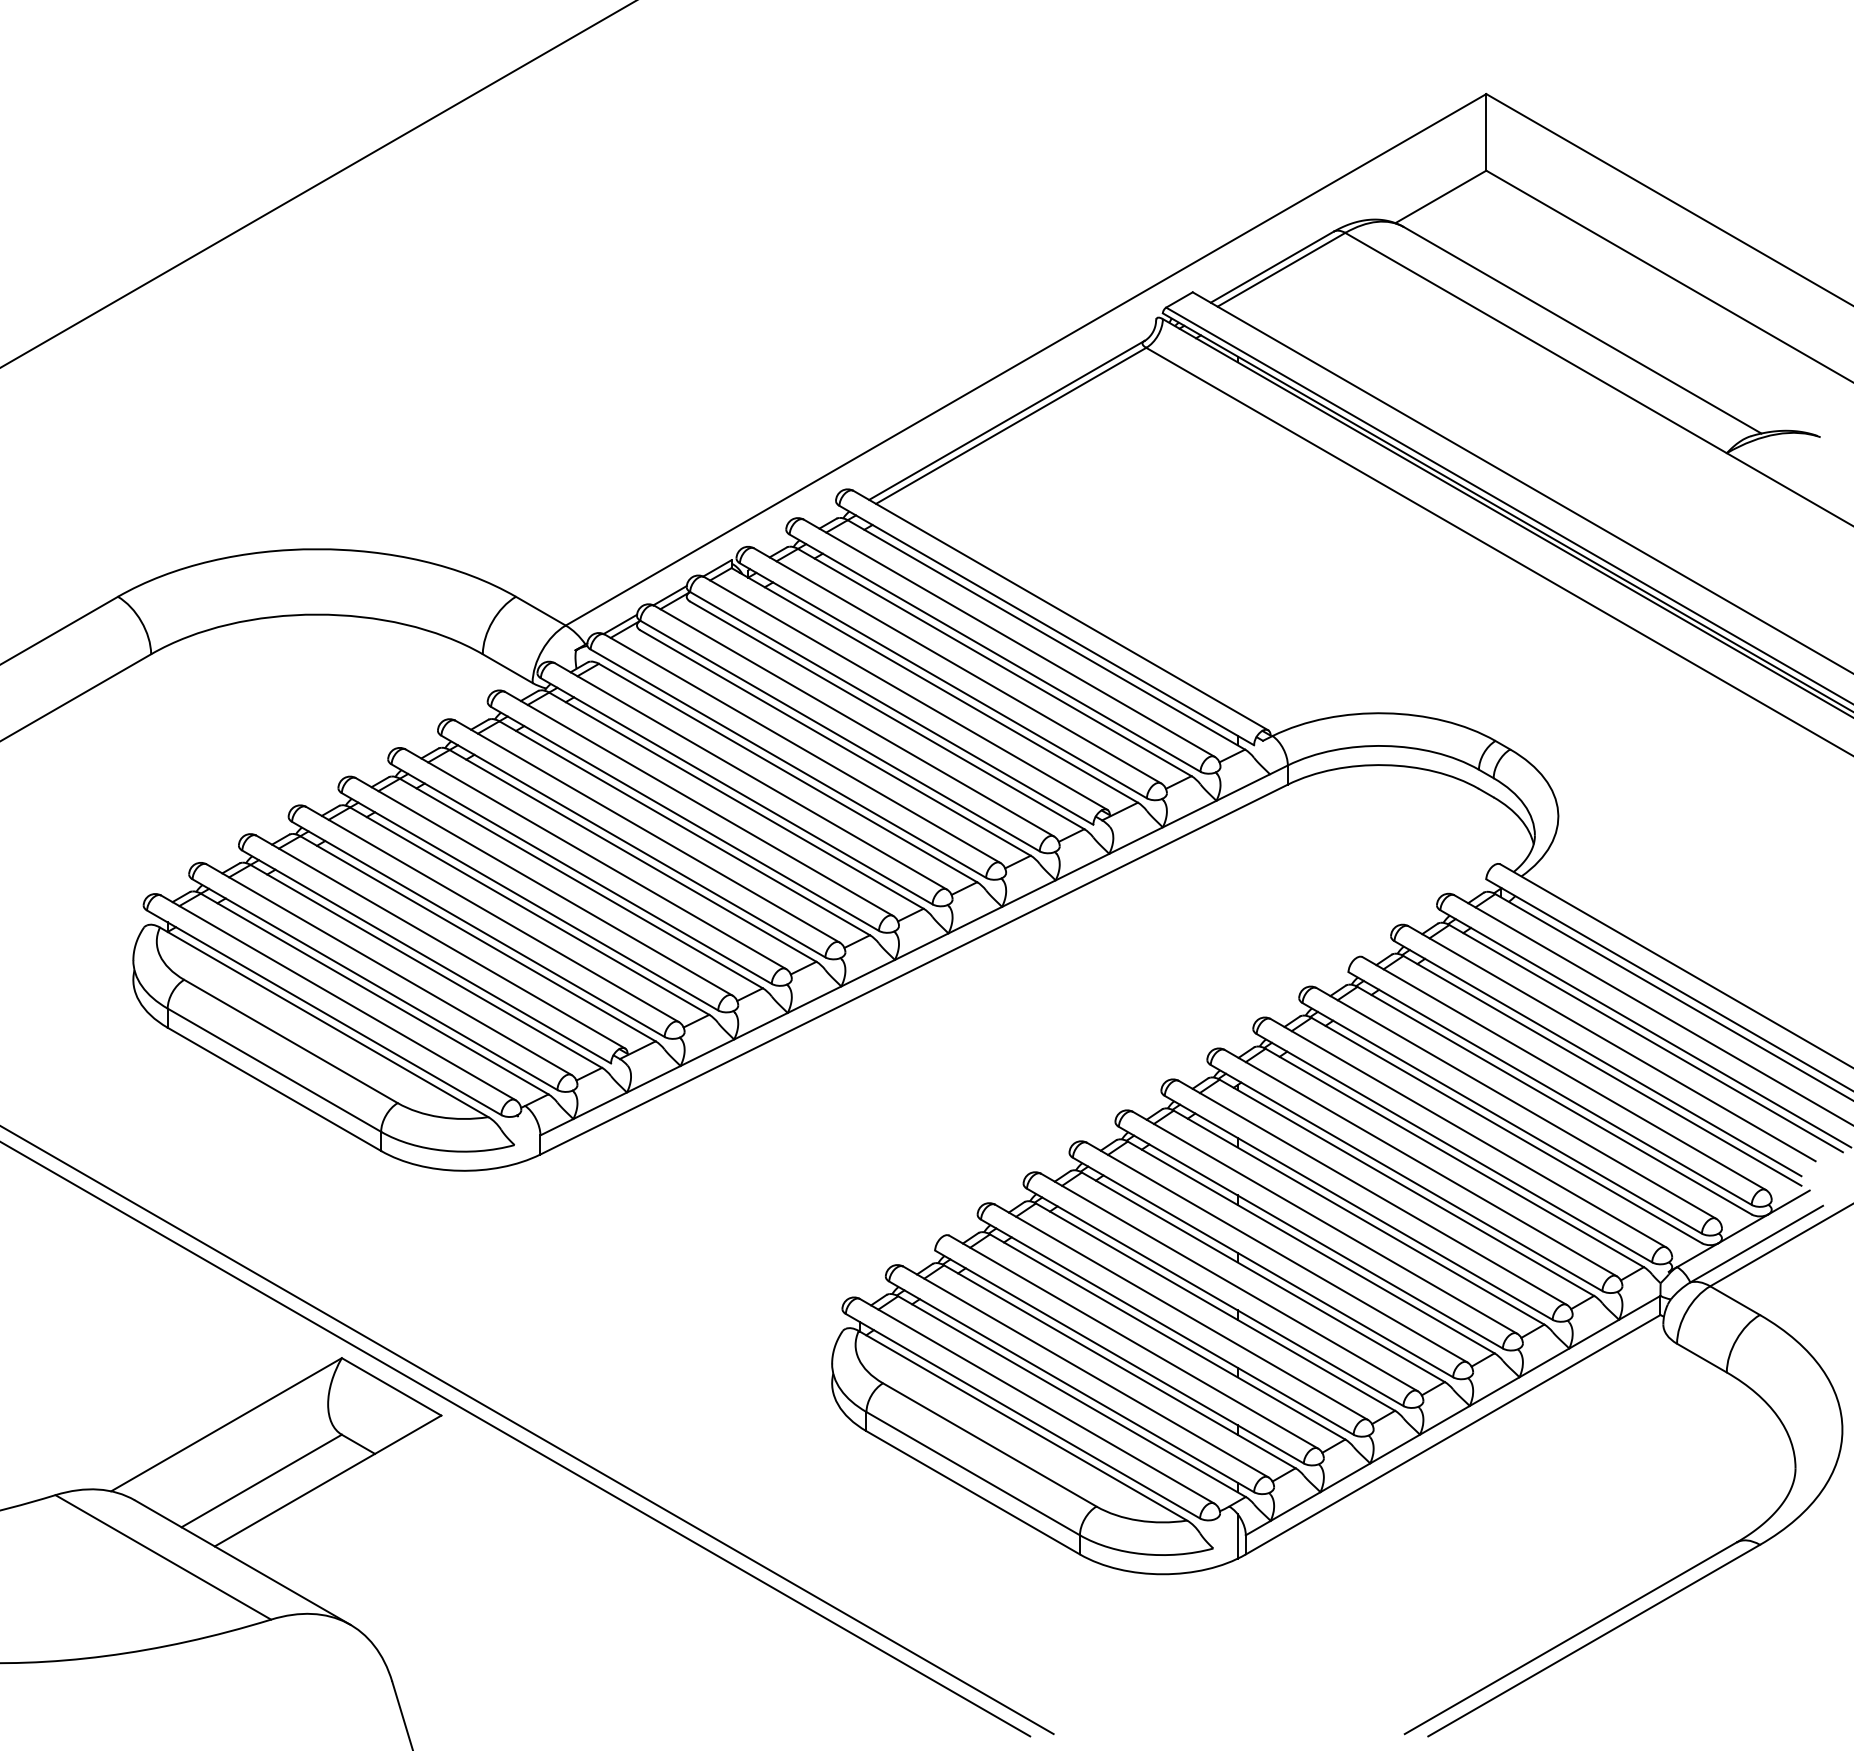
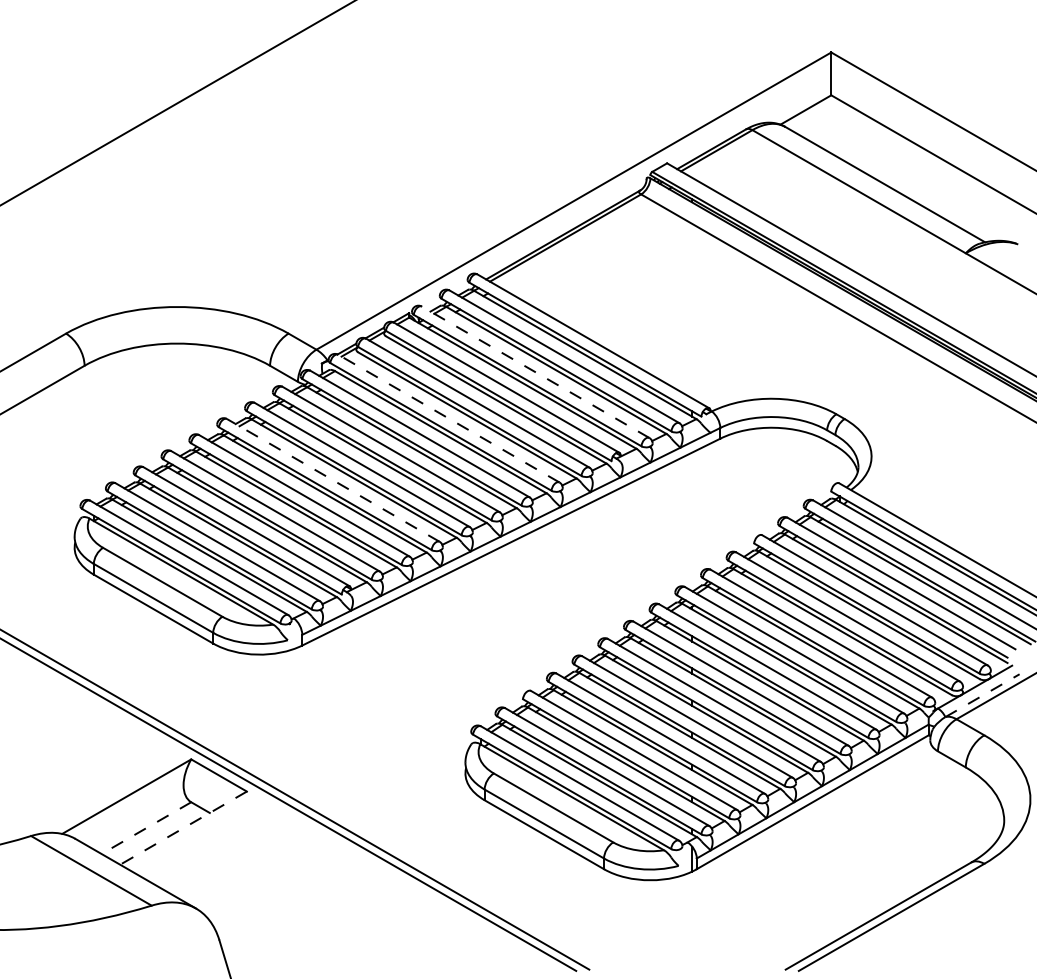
line: (957, 666) -> (535, 372), solid -> dashed
line: (801, 748) -> (448, 418), solid -> dashed
line: (596, 859) -> (333, 480), solid -> dashed
line: (1756, 1243) -> (982, 695), solid -> dashed
line: (261, 1481) -> (146, 828), solid -> dashed
line: (327, 1481) -> (183, 828), solid -> dashed

